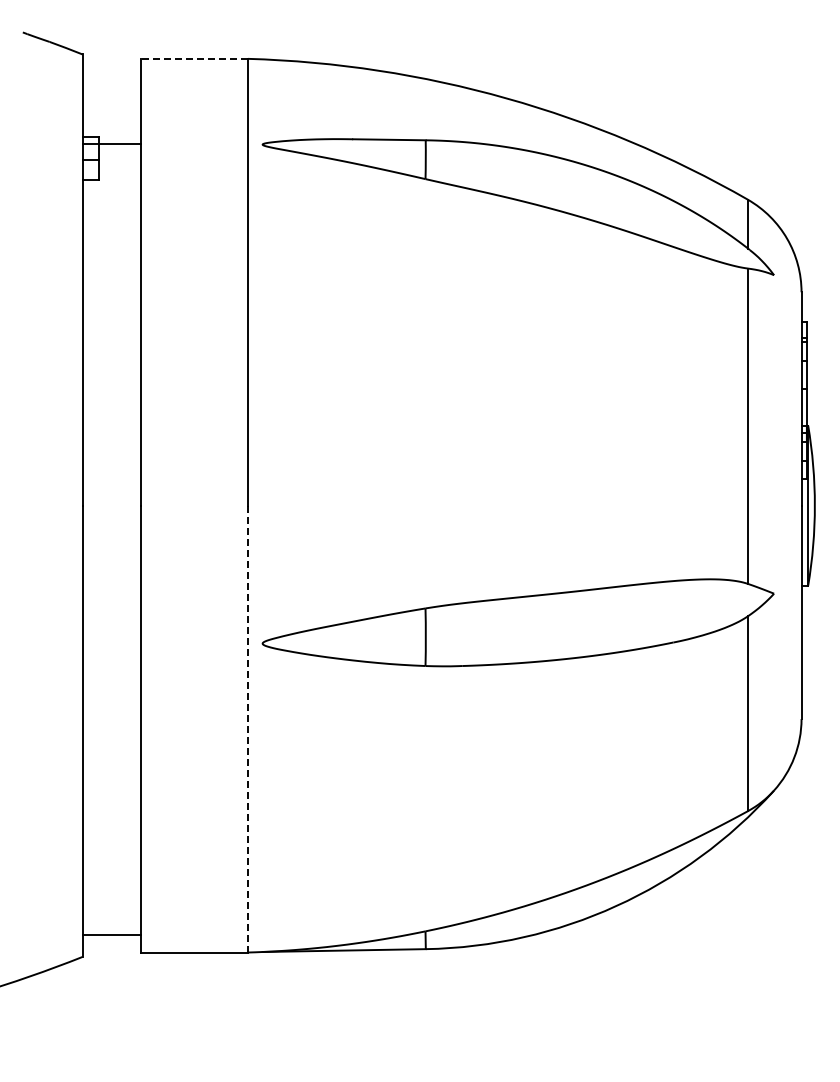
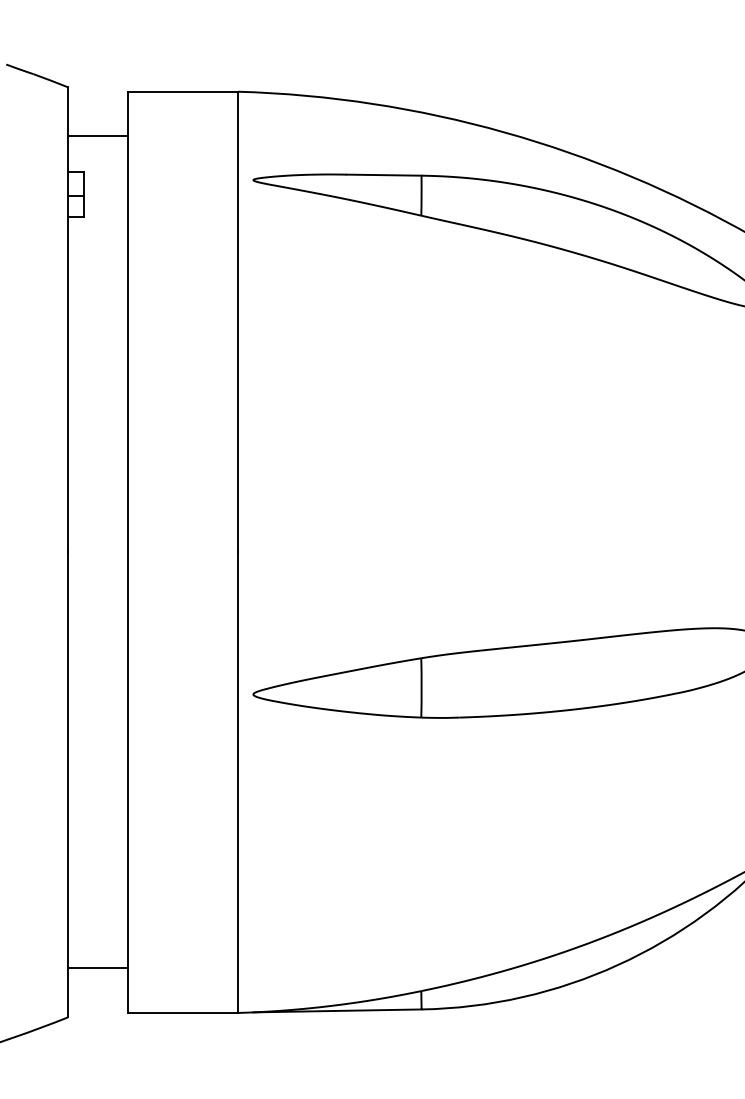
line: (194, 58) -> (183, 91), dashed -> solid
line: (111, 144) -> (97, 136), moved
line: (248, 729) -> (238, 783), dashed -> solid
line: (111, 935) -> (97, 968), moved

